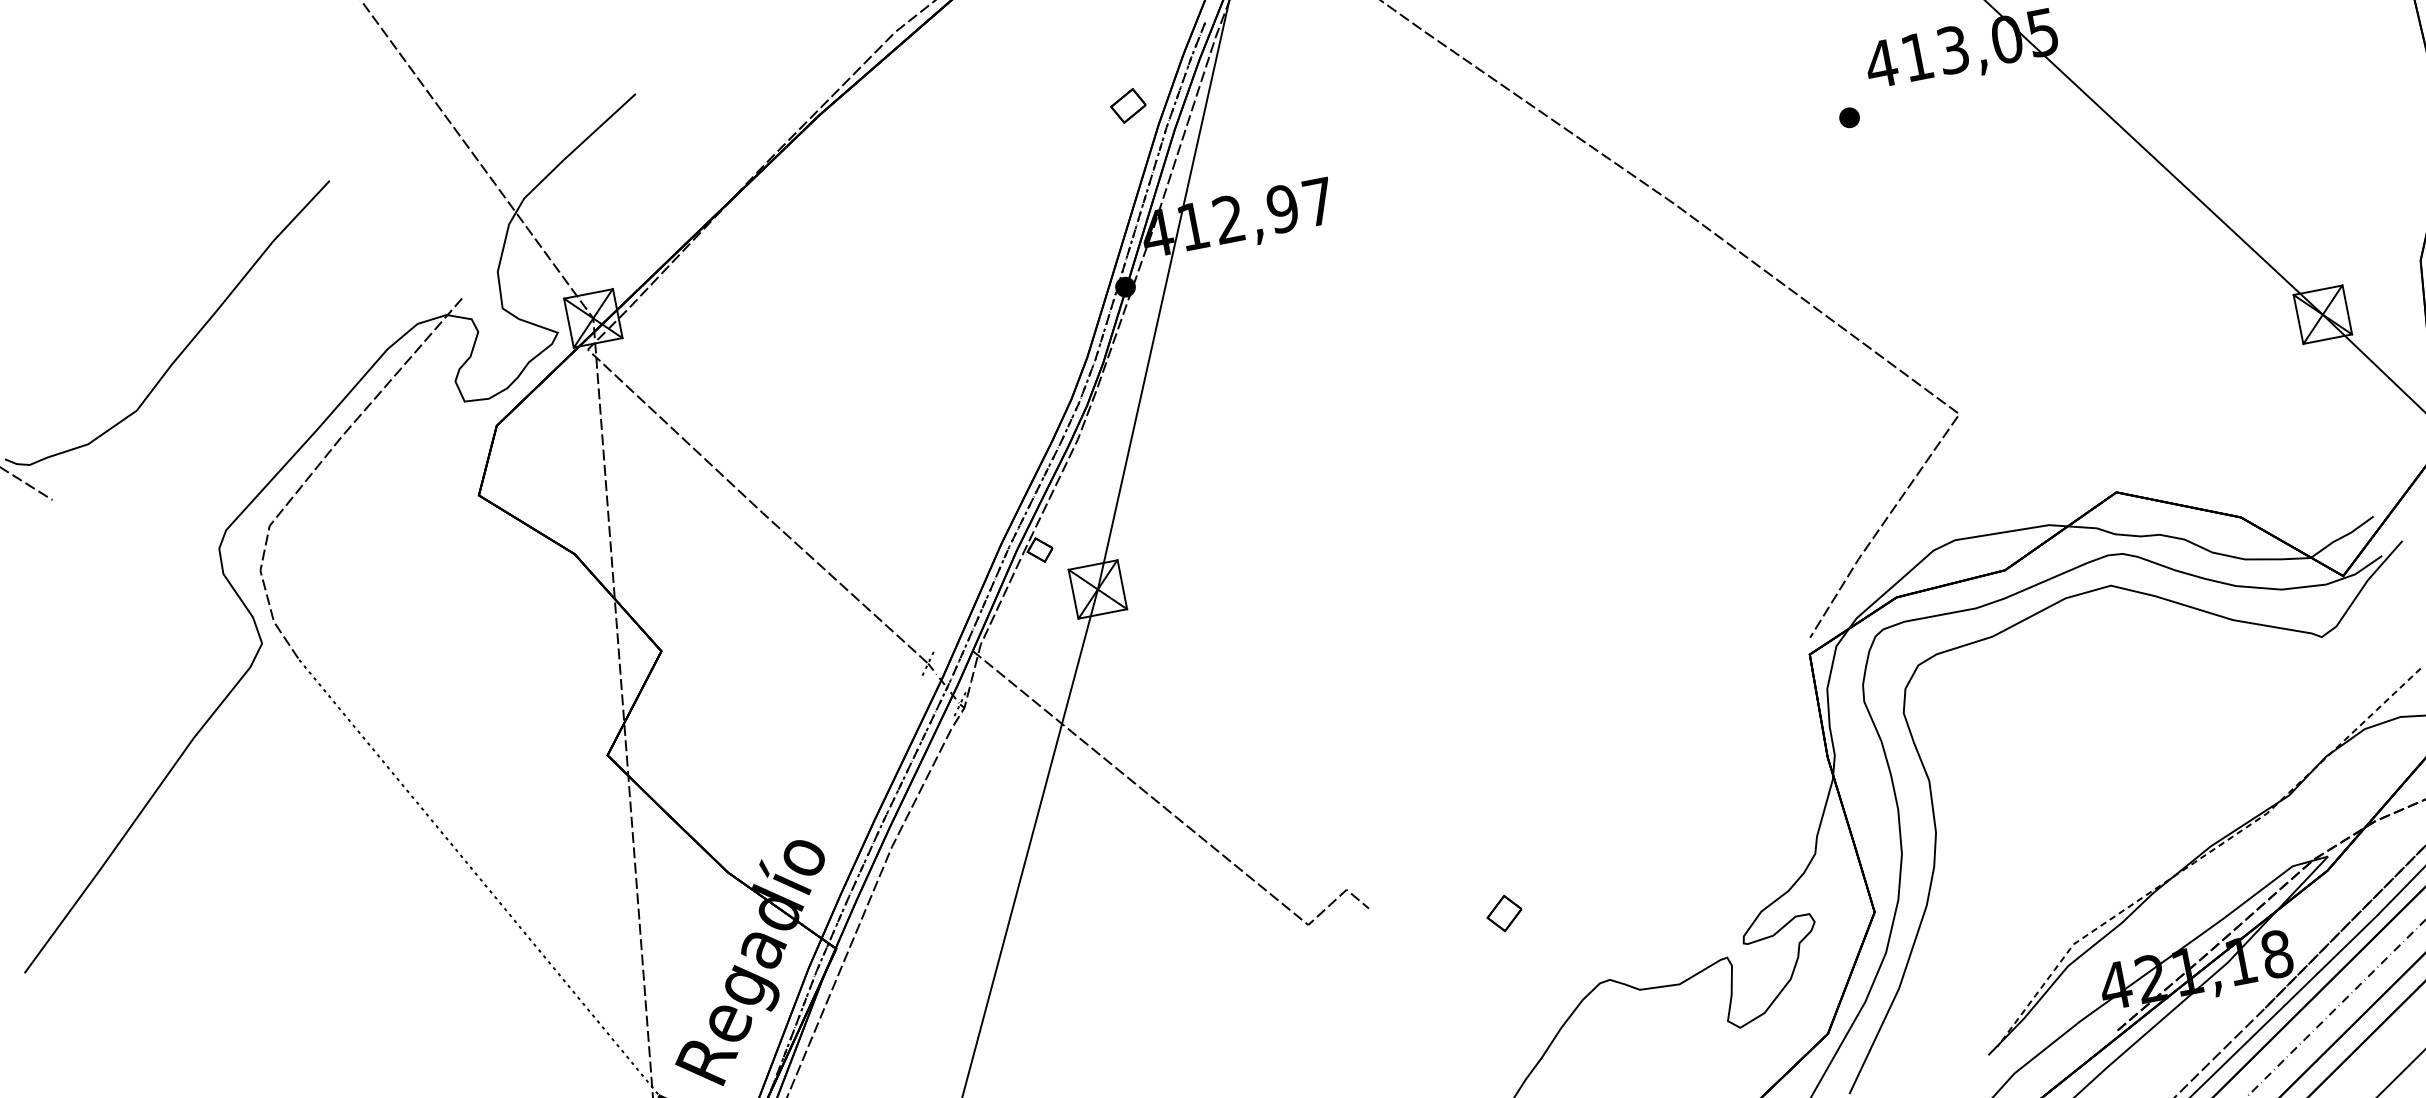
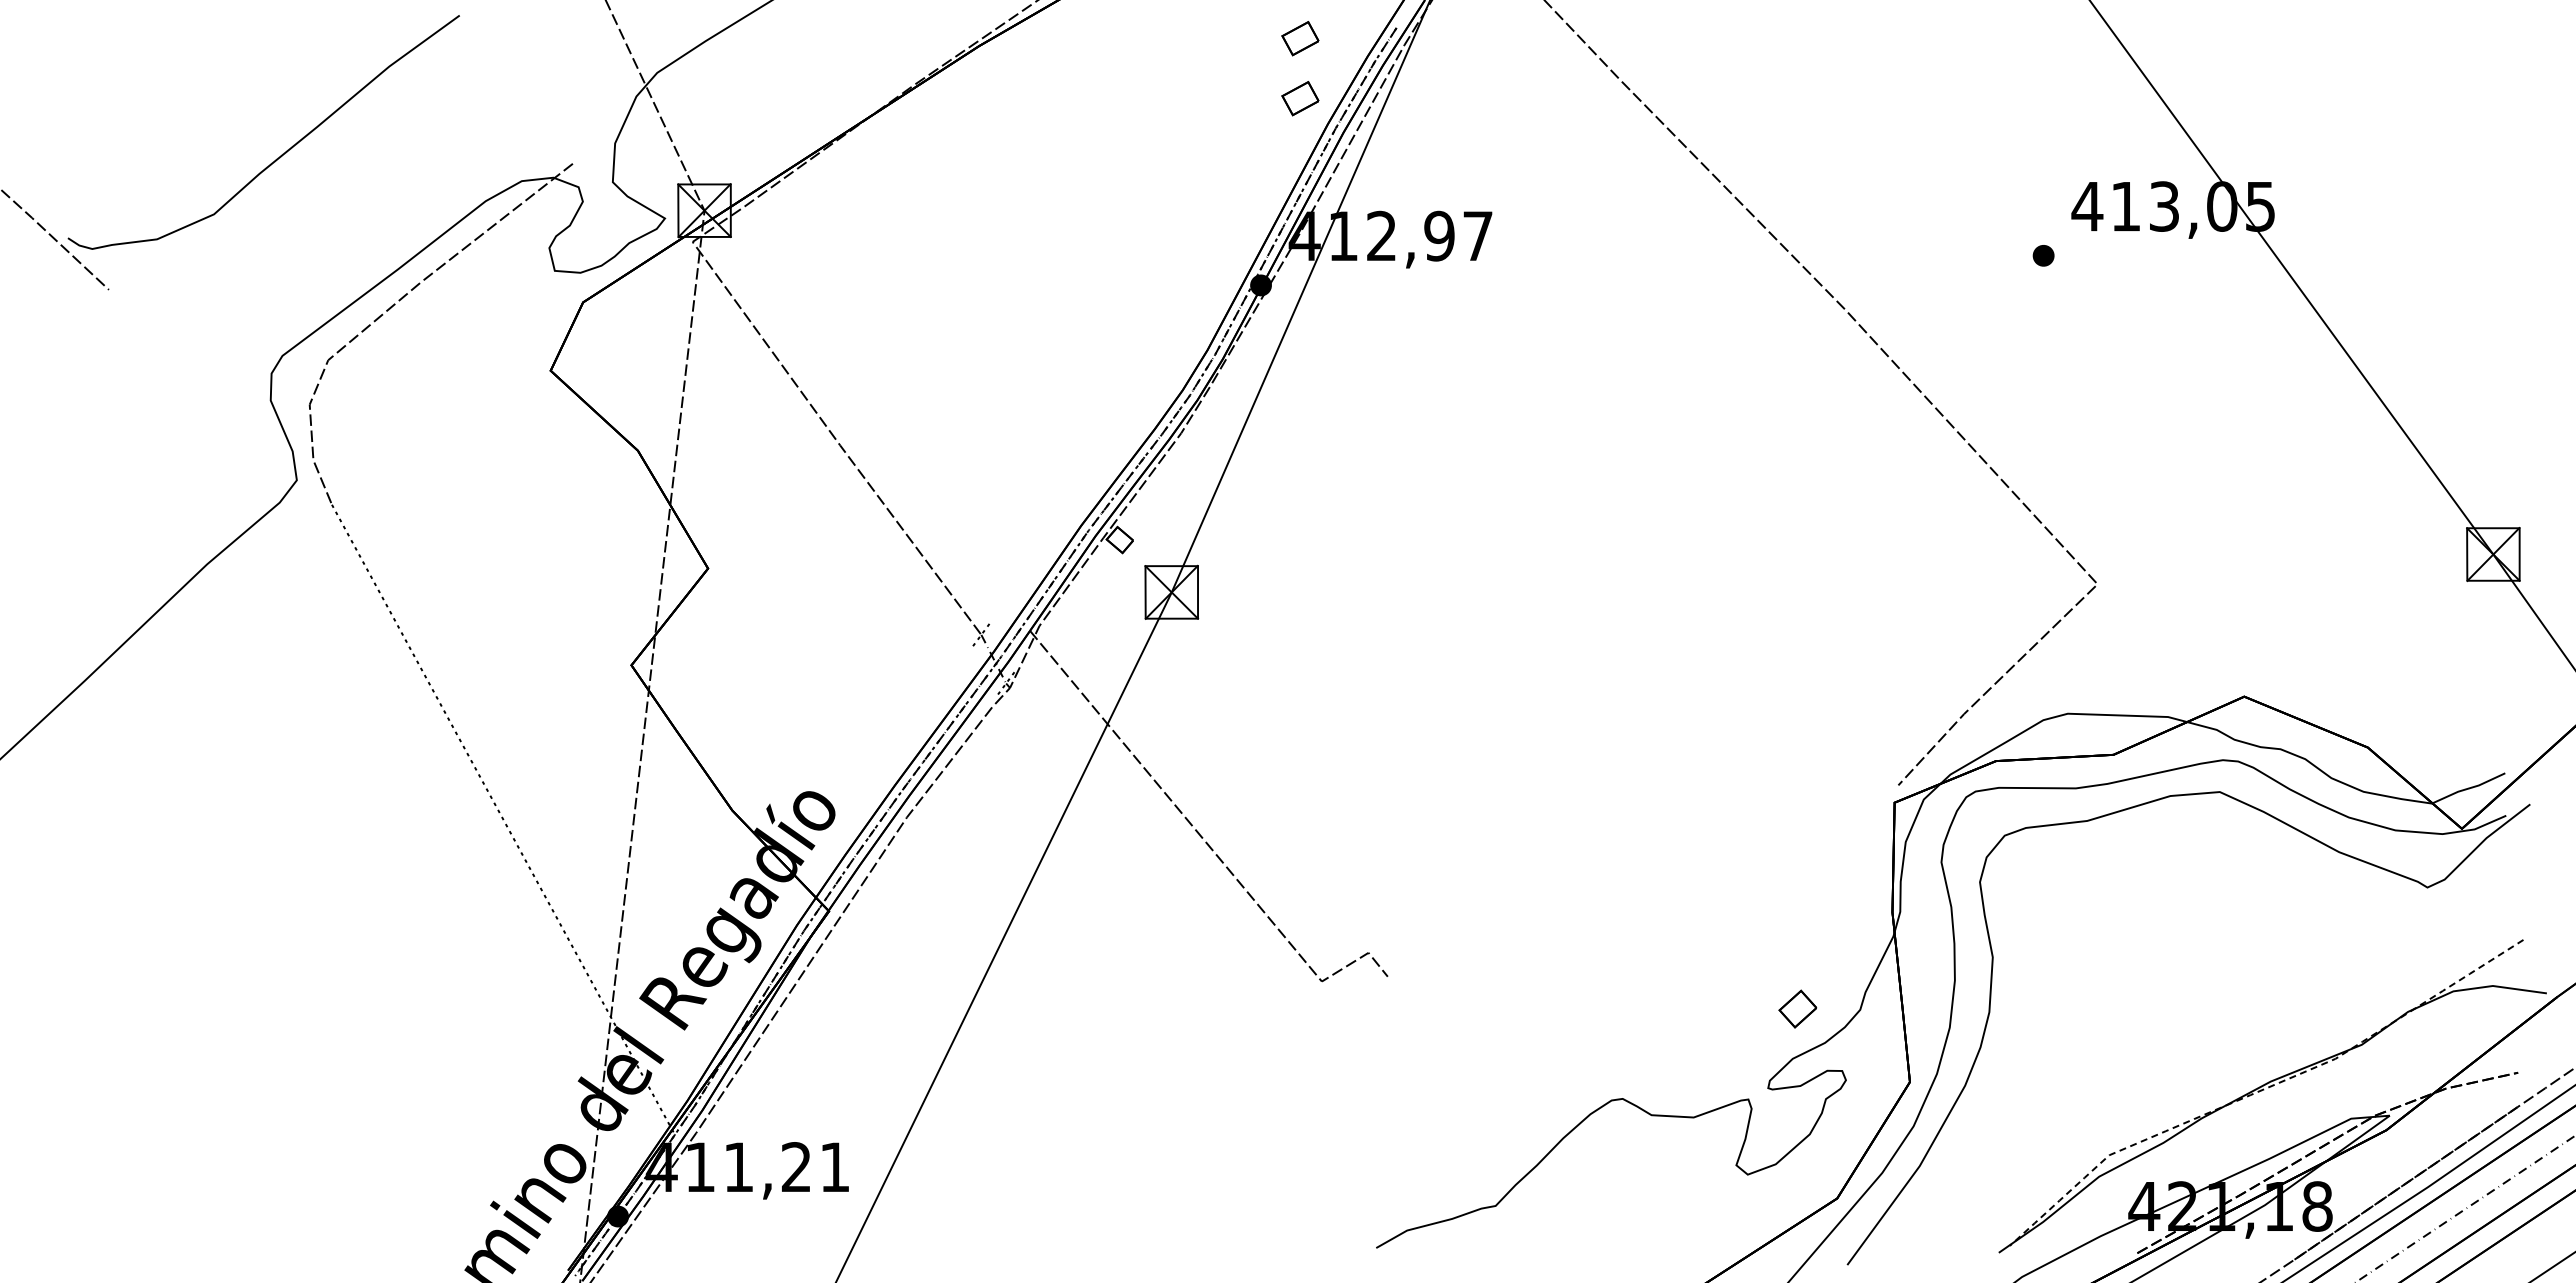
part: (1117, 49) -> (1300, 38), added
part: (1503, 913) -> (1797, 1008), moved

